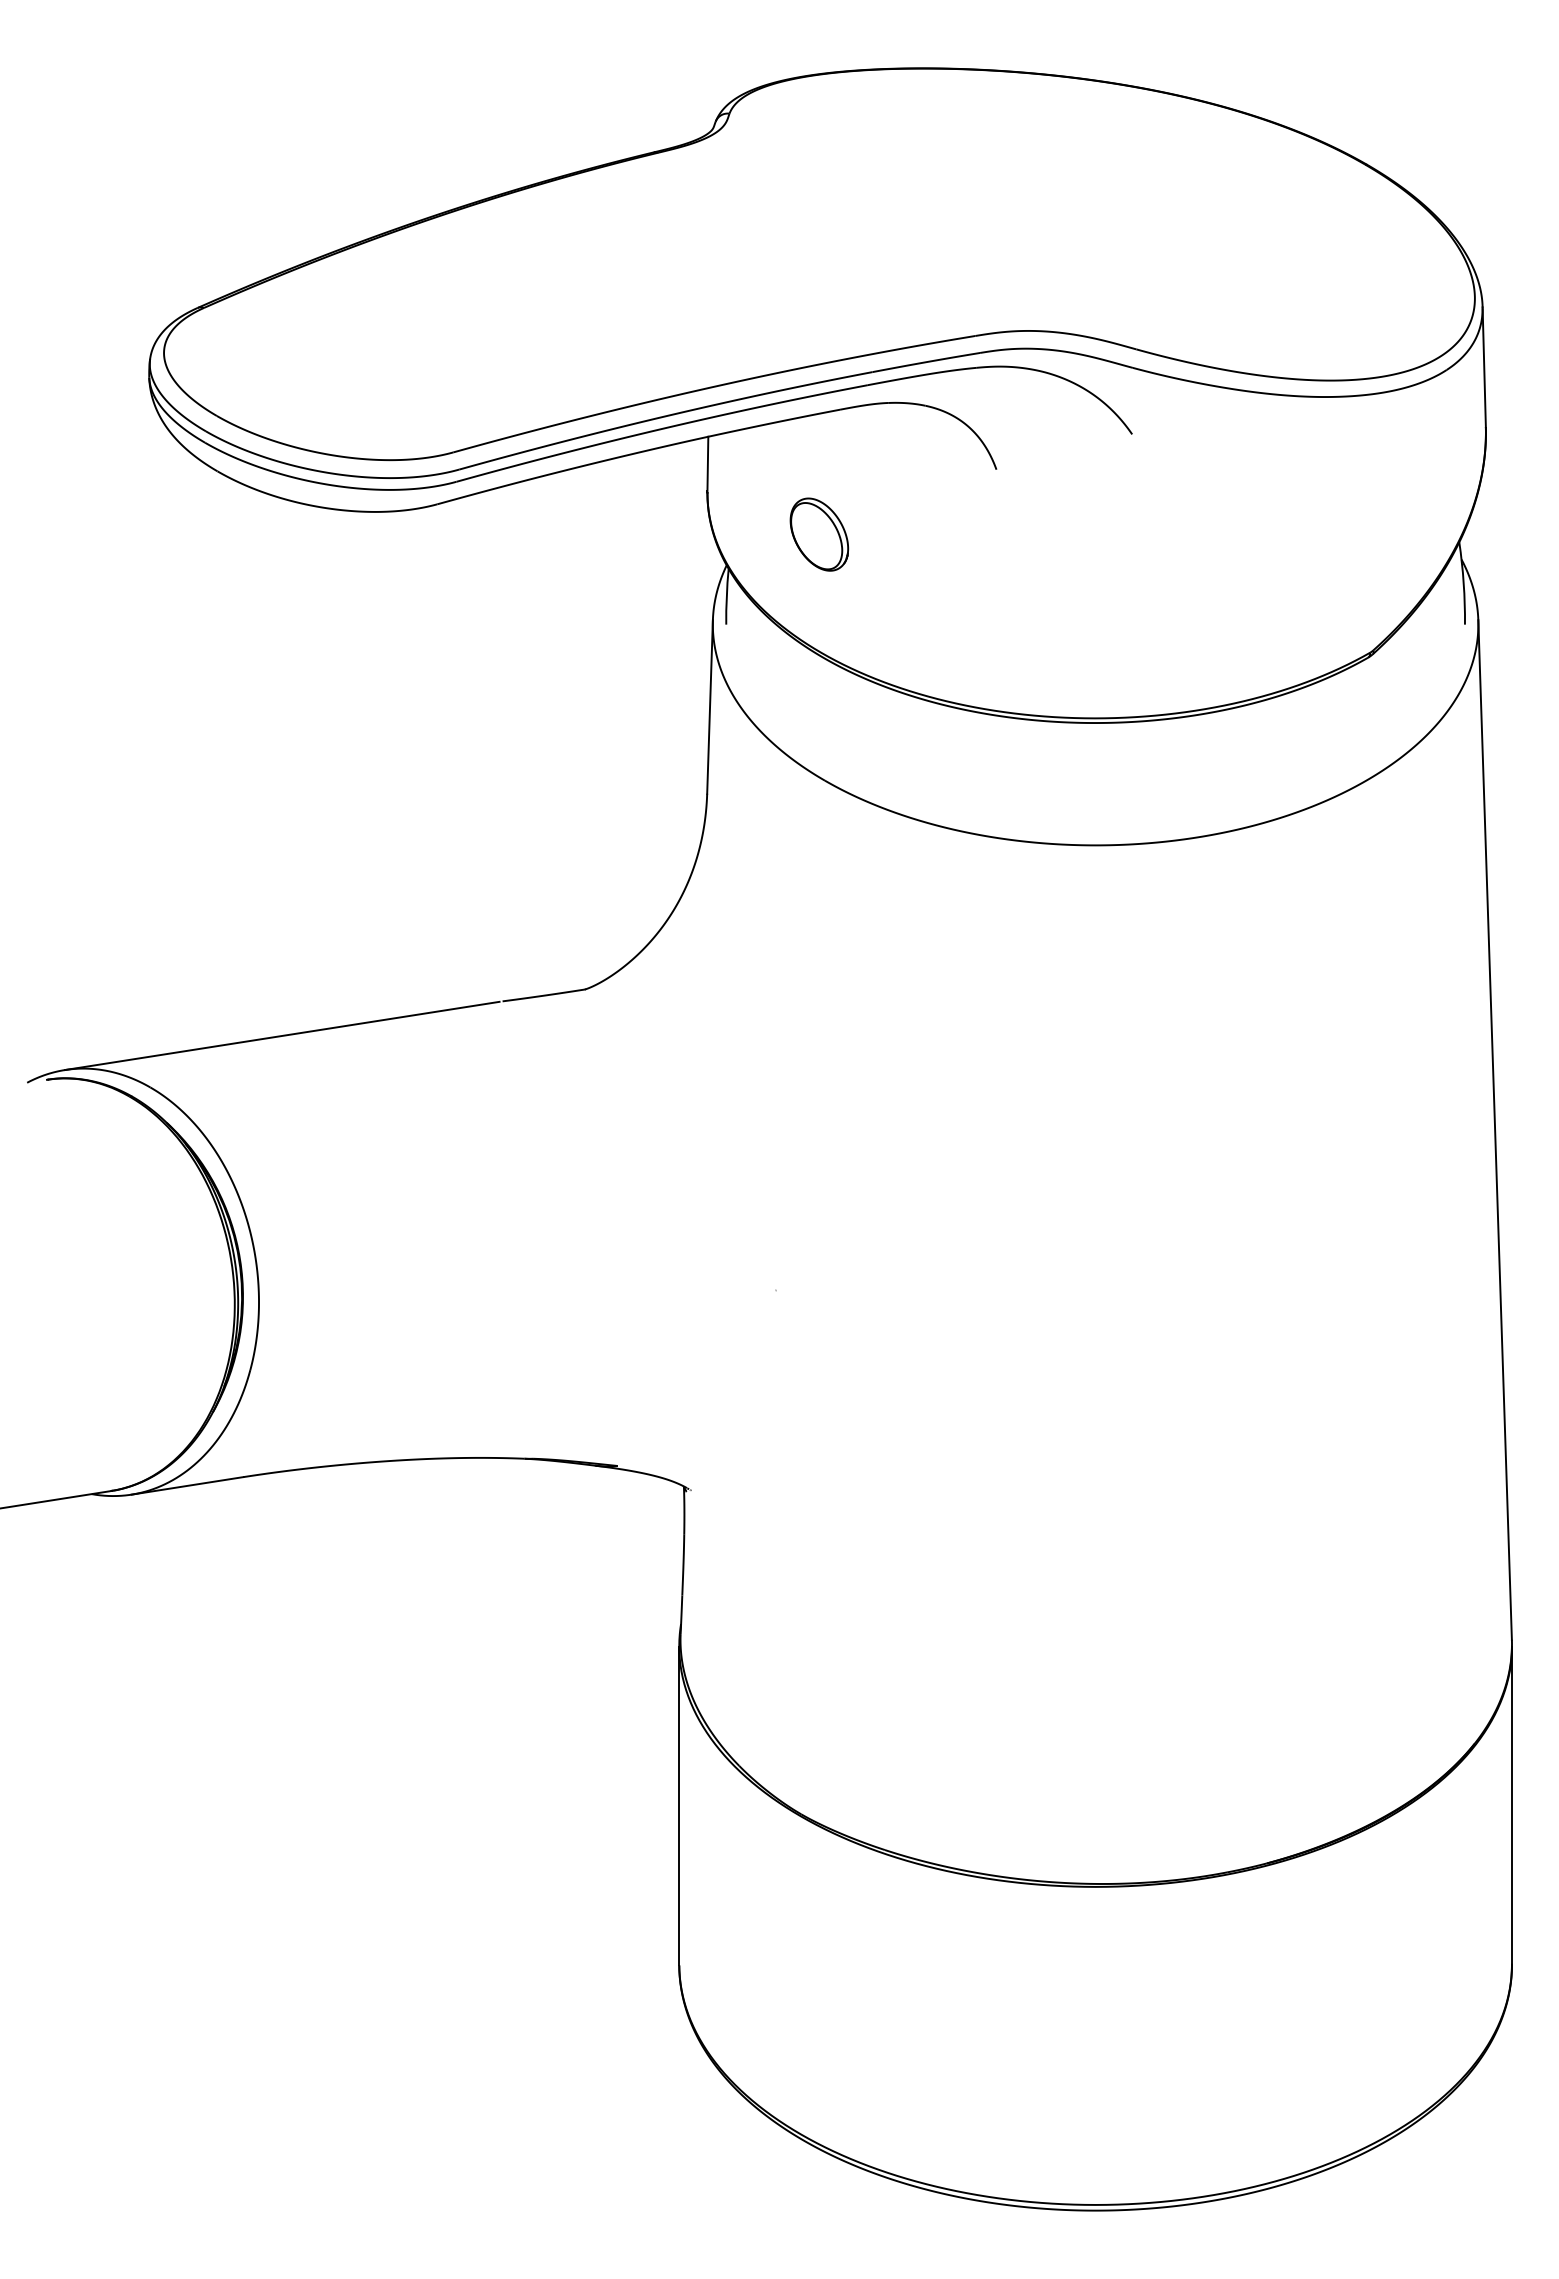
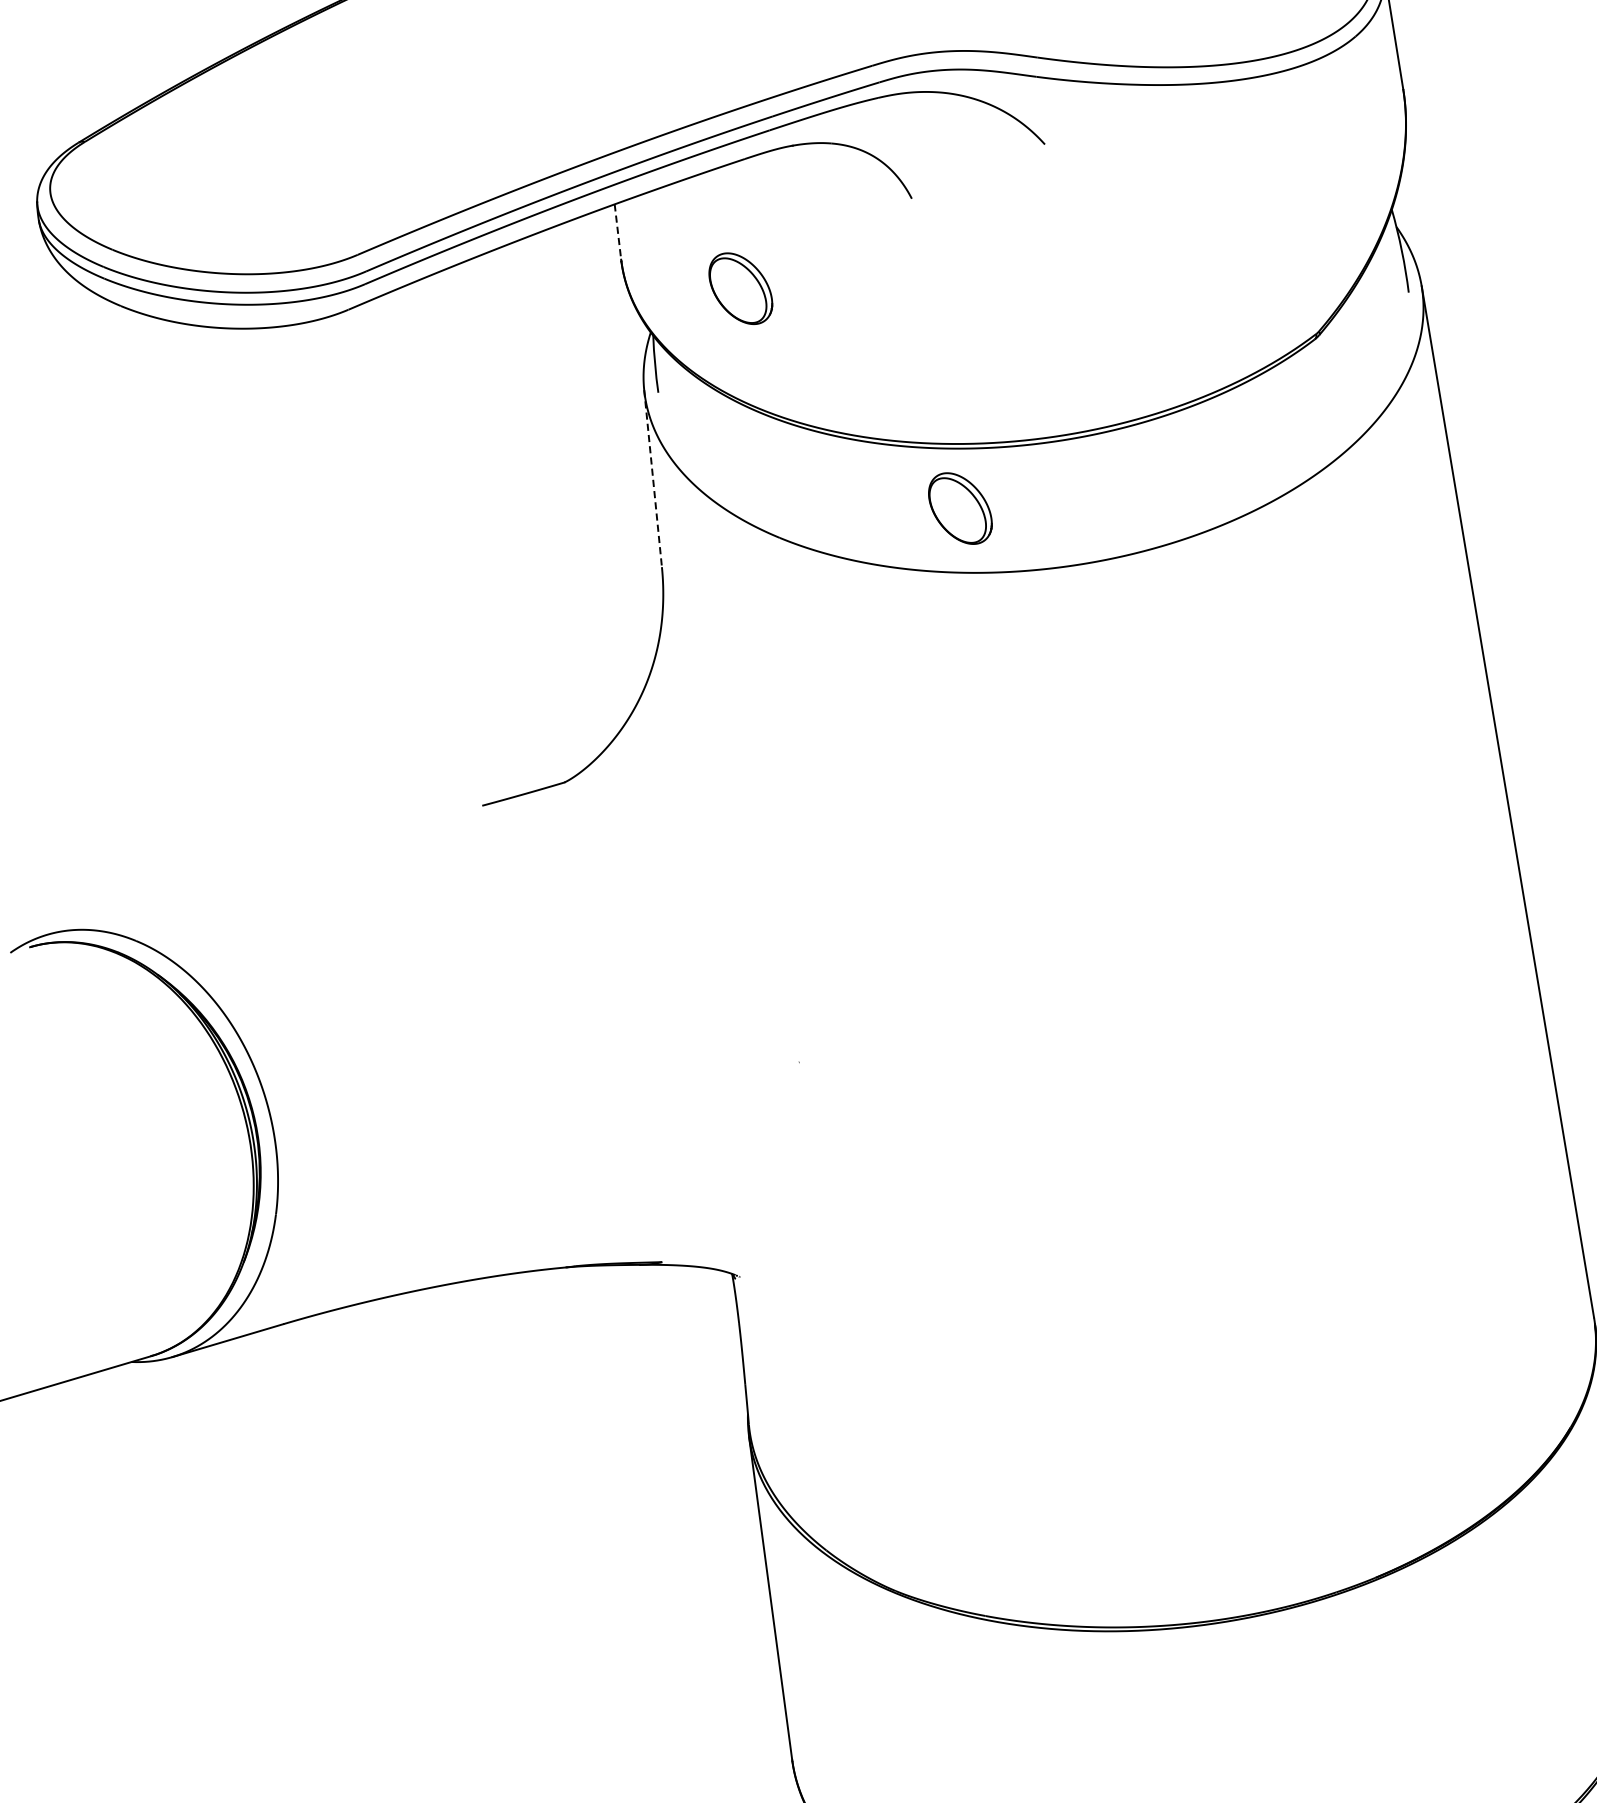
line: (707, 464) -> (617, 232), solid -> dashed
line: (710, 707) -> (653, 479), solid -> dashed
part: (1003, 775) -> (960, 508), added
line: (282, 1035) -> (263, 870), removed

